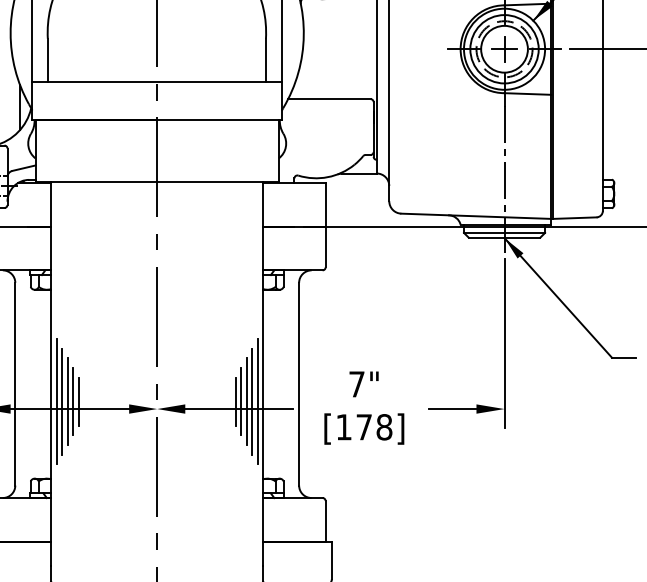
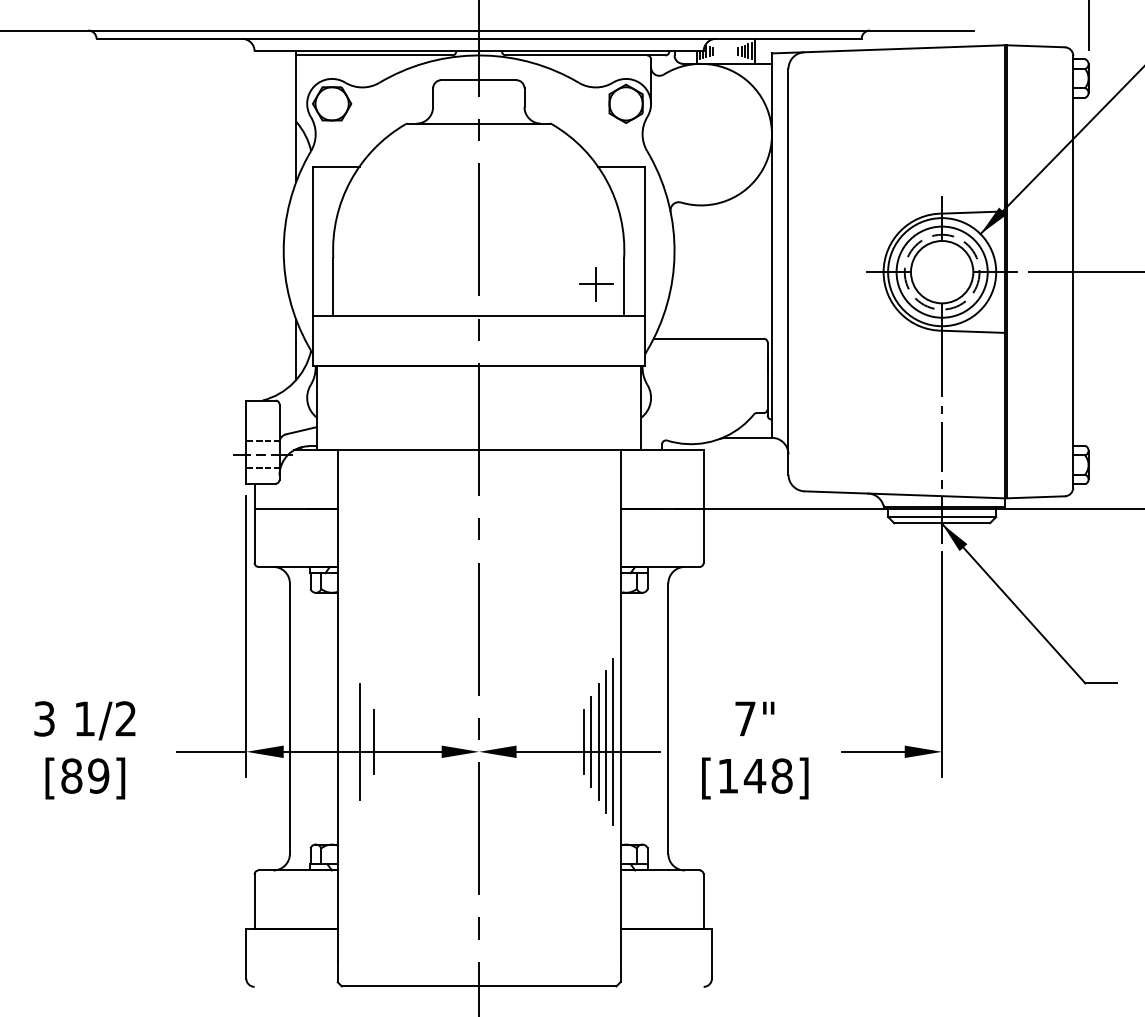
part: (504, 49) -> (596, 284), moved
line: (56, 401) -> (345, 741), removed
line: (62, 401) -> (352, 741), removed
line: (73, 401) -> (367, 741), removed
text: (363, 427) -> (754, 776), [178] -> [148]

